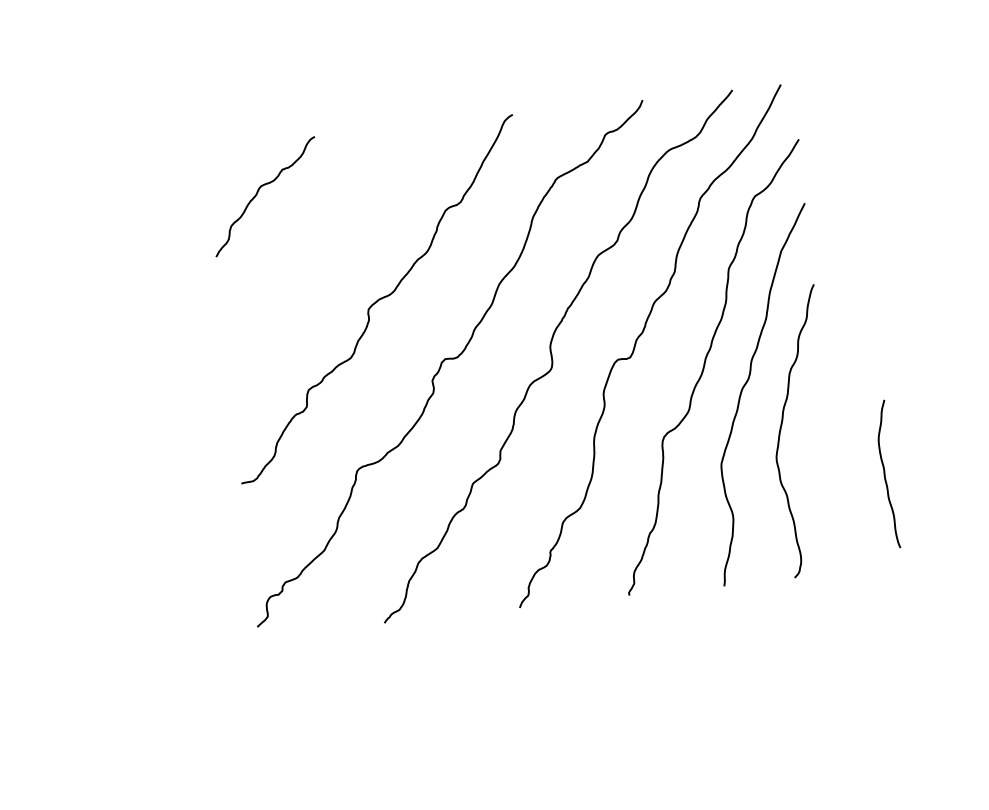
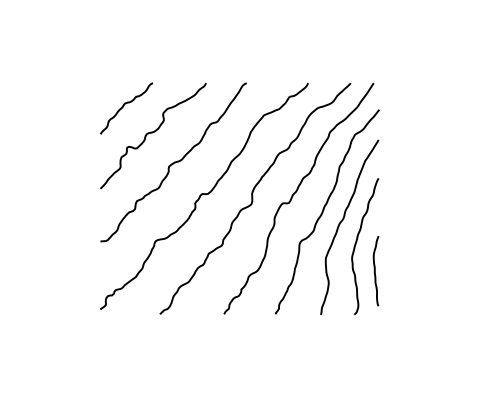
curve: (325, 243) -> (152, 133), added
curve: (886, 475) -> (375, 271), moved

